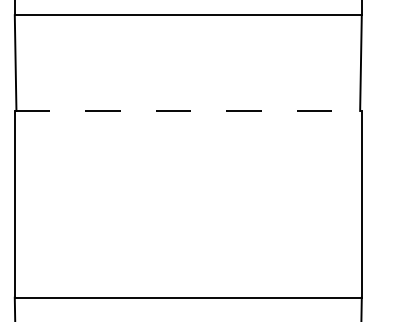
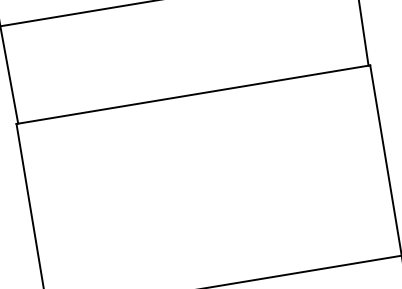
line: (188, 110) -> (193, 94), dashed -> solid

